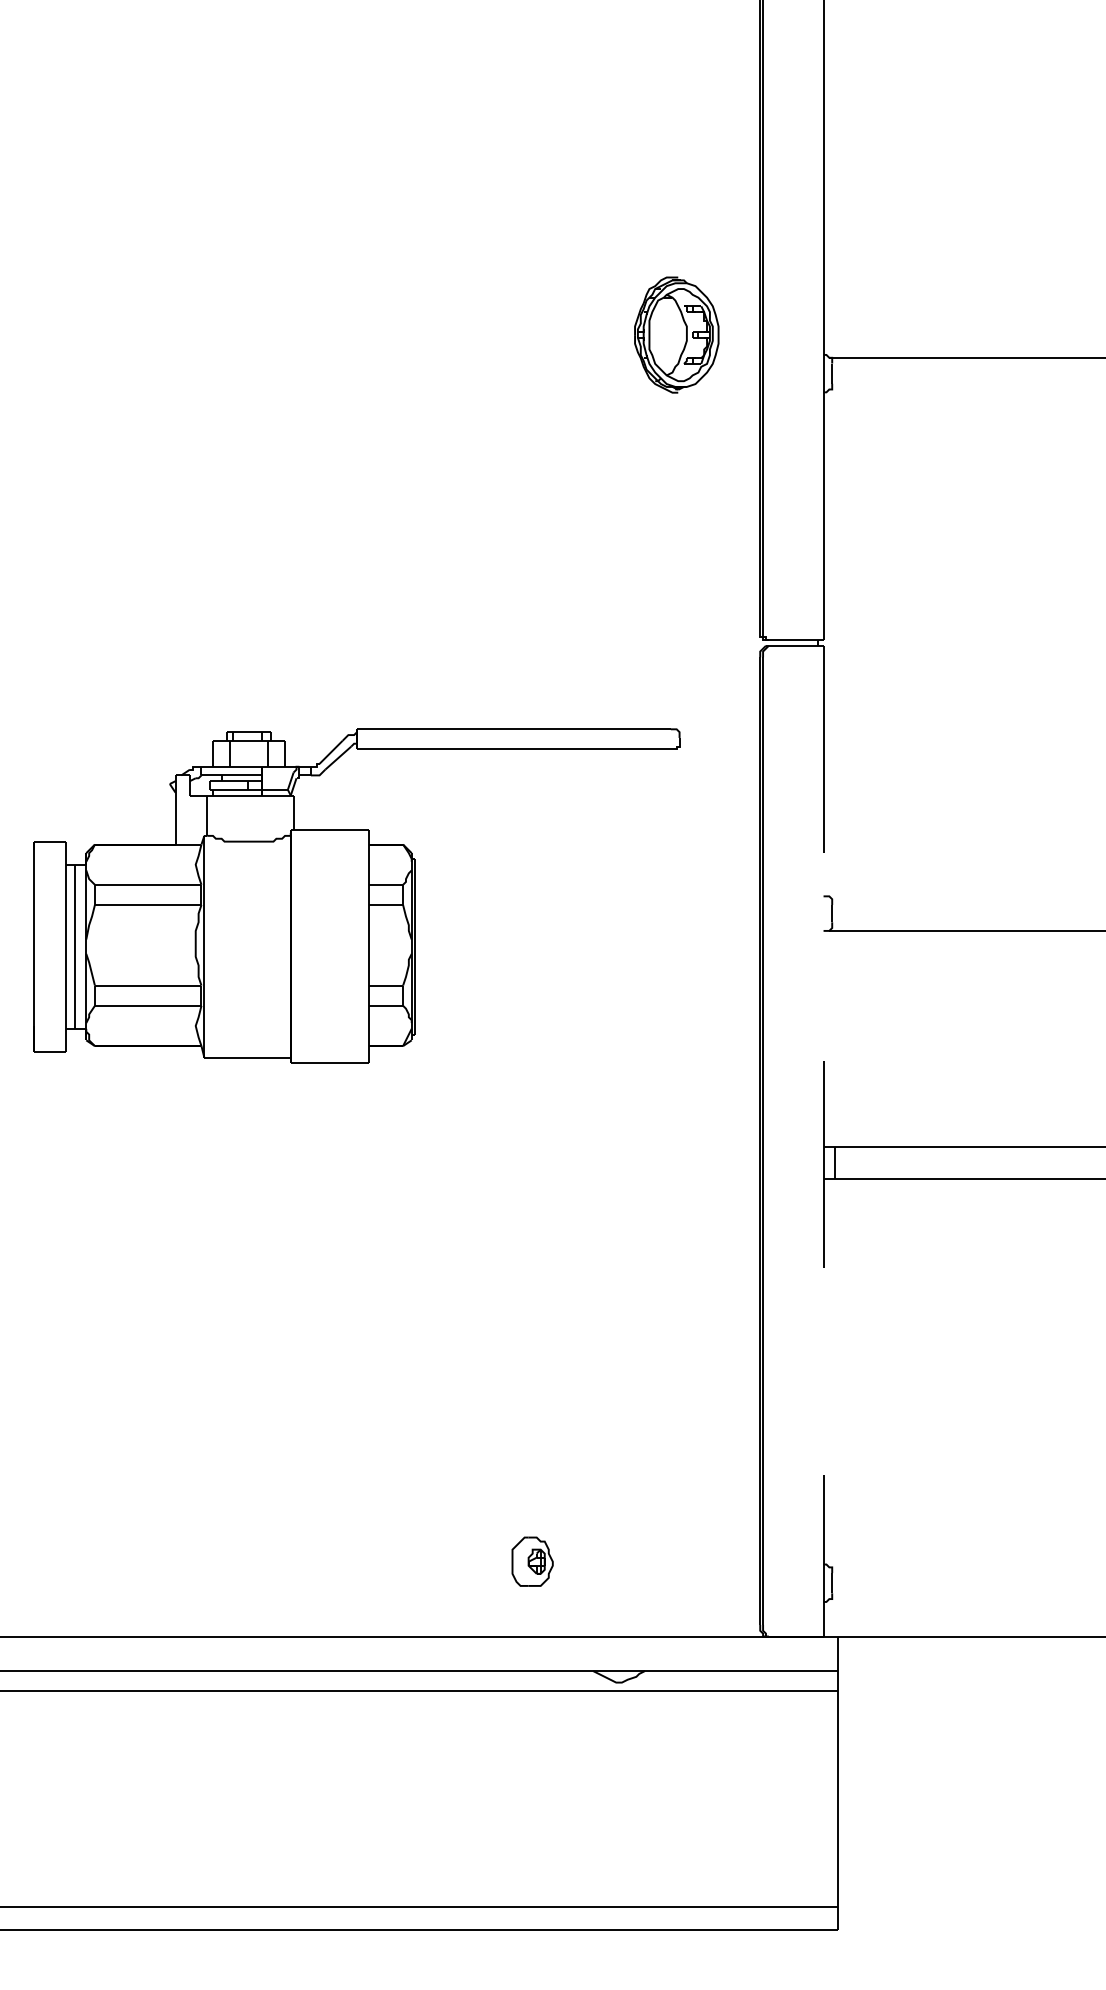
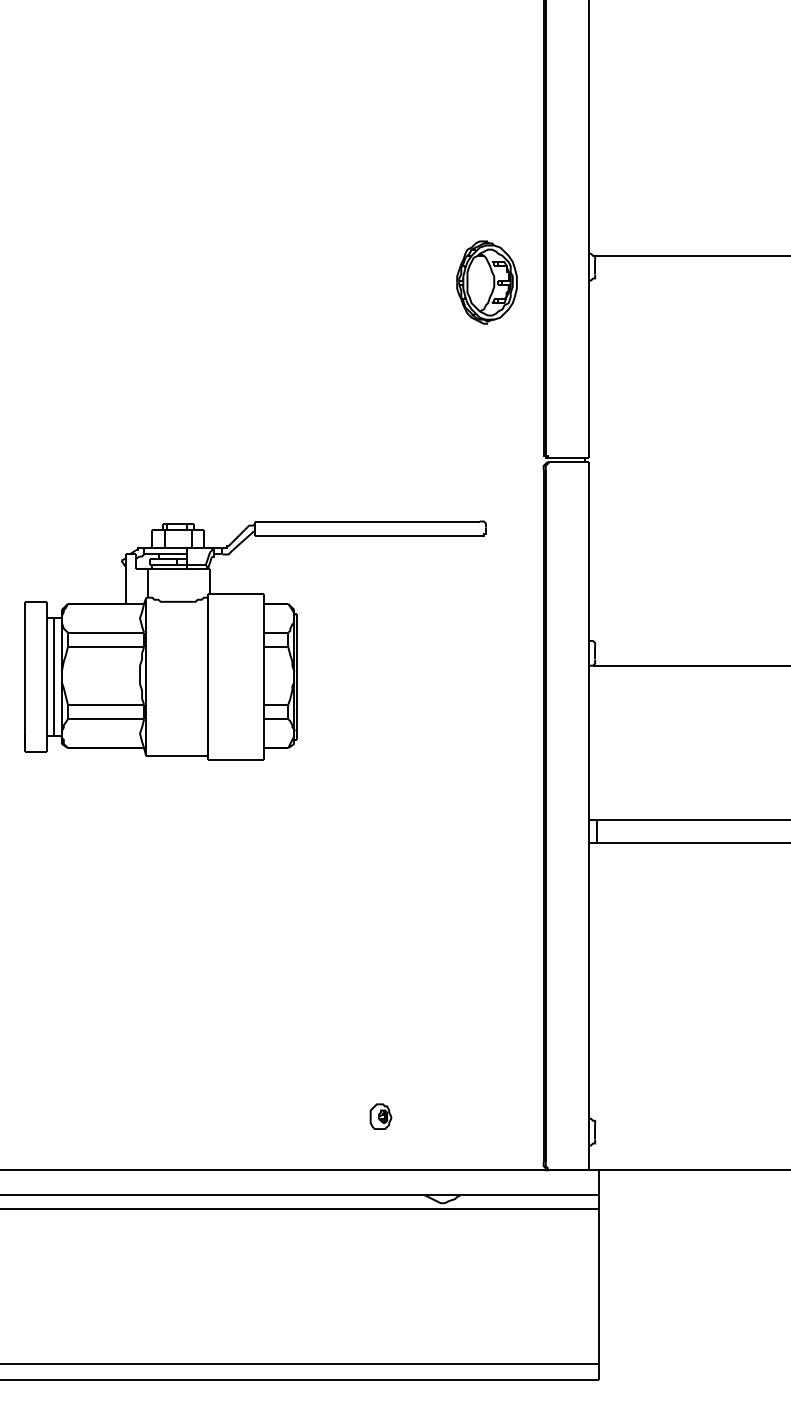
part: (676, 334) -> (486, 282), moved
line: (822, 1141) -> (588, 816), dashed -> solid
part: (532, 1561) -> (380, 1116), size x0.71

